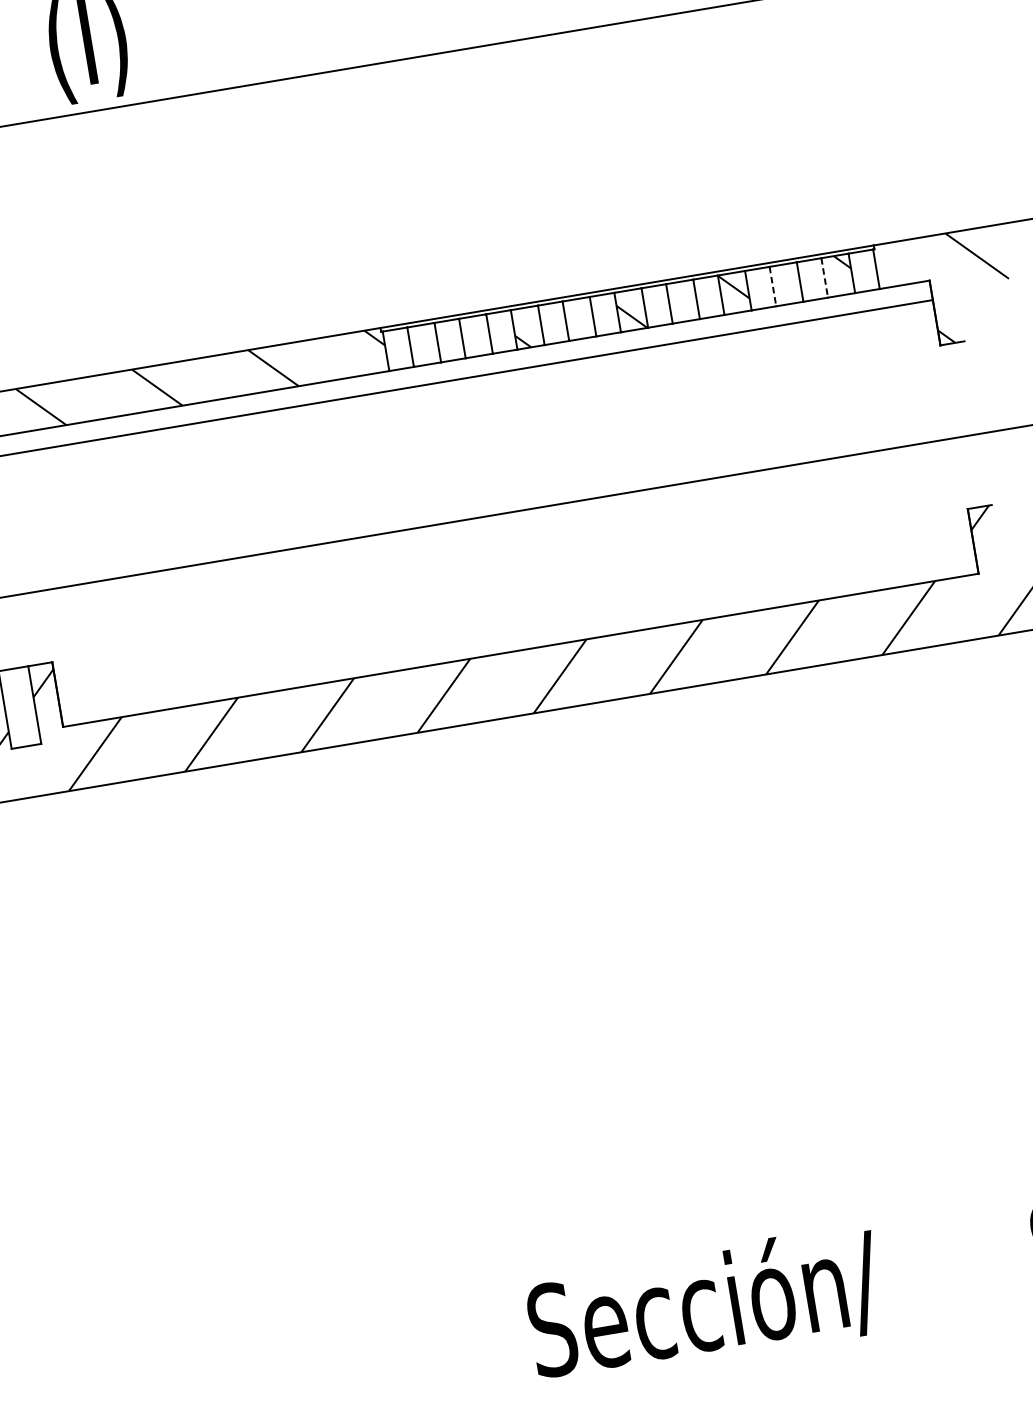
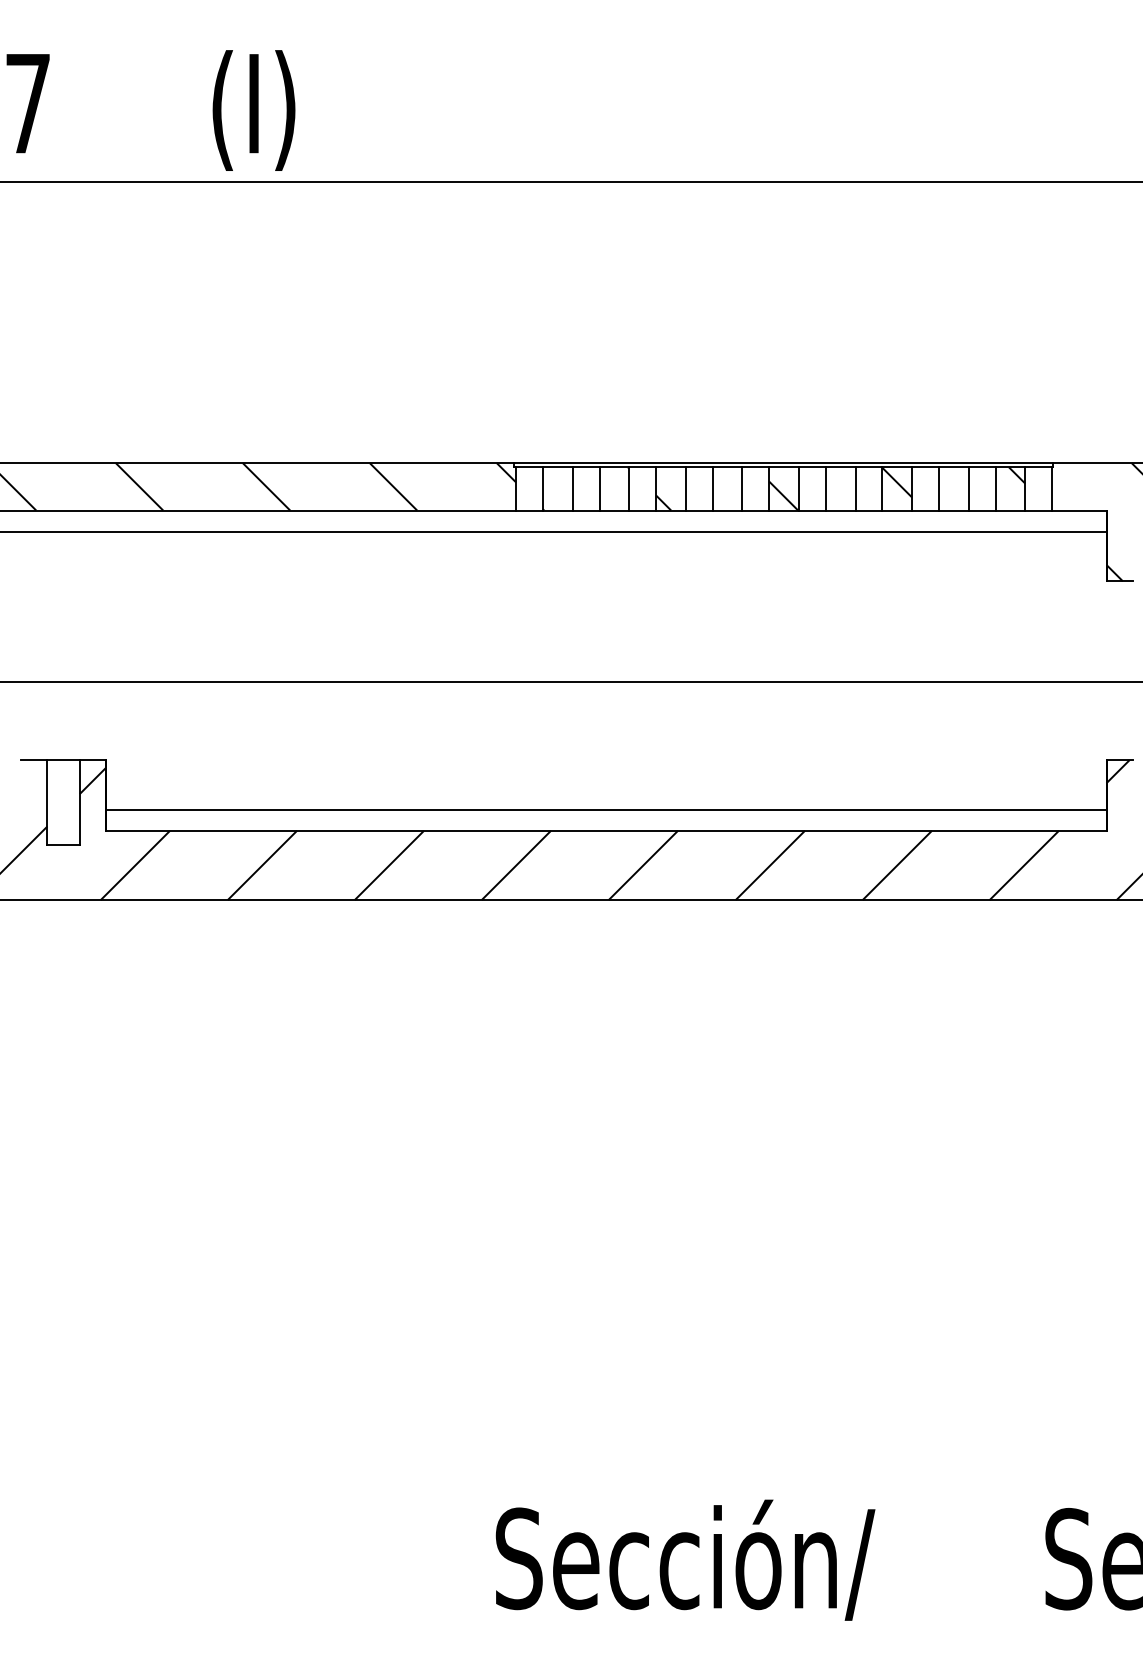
line: (824, 277) -> (995, 488), dashed -> solid
line: (772, 286) -> (938, 488), dashed -> solid
line: (517, 630) -> (606, 809), added

